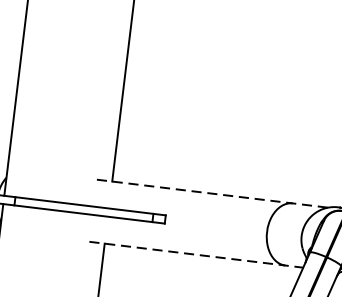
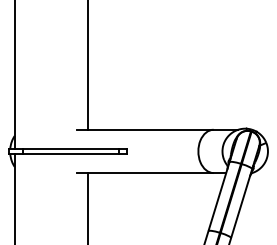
line: (212, 193) -> (157, 129), dashed -> solid
line: (196, 255) -> (151, 173), dashed -> solid

